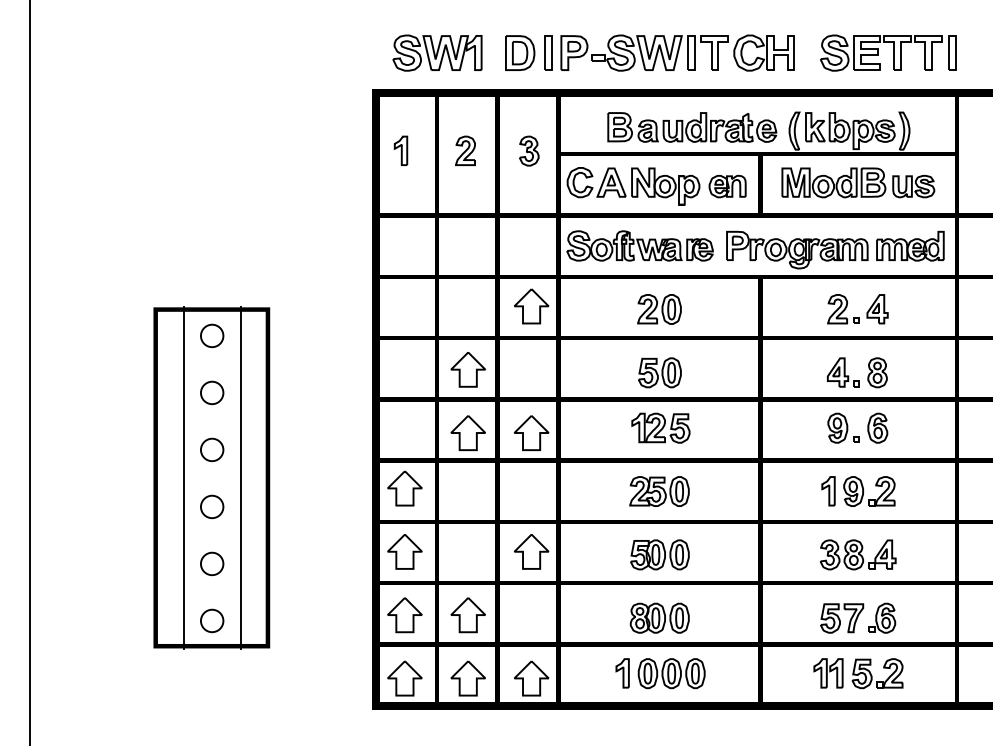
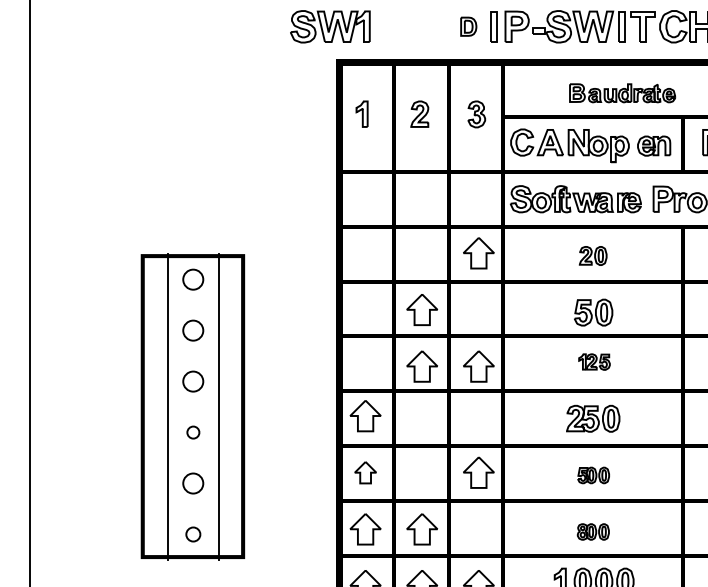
part: (437, 52) -> (330, 26), moved
part: (520, 52) -> (468, 26), size x0.6
part: (692, 127) -> (622, 93), size x0.7
part: (659, 309) -> (593, 256), size x0.7
part: (660, 427) -> (594, 361), size x0.6
circle: (212, 506) -> (193, 432), size x0.6
part: (404, 551) -> (365, 472), size x0.7
part: (659, 554) -> (593, 475), size x0.6
part: (659, 617) -> (593, 531), size x0.6
circle: (212, 620) -> (193, 534), size x0.7

